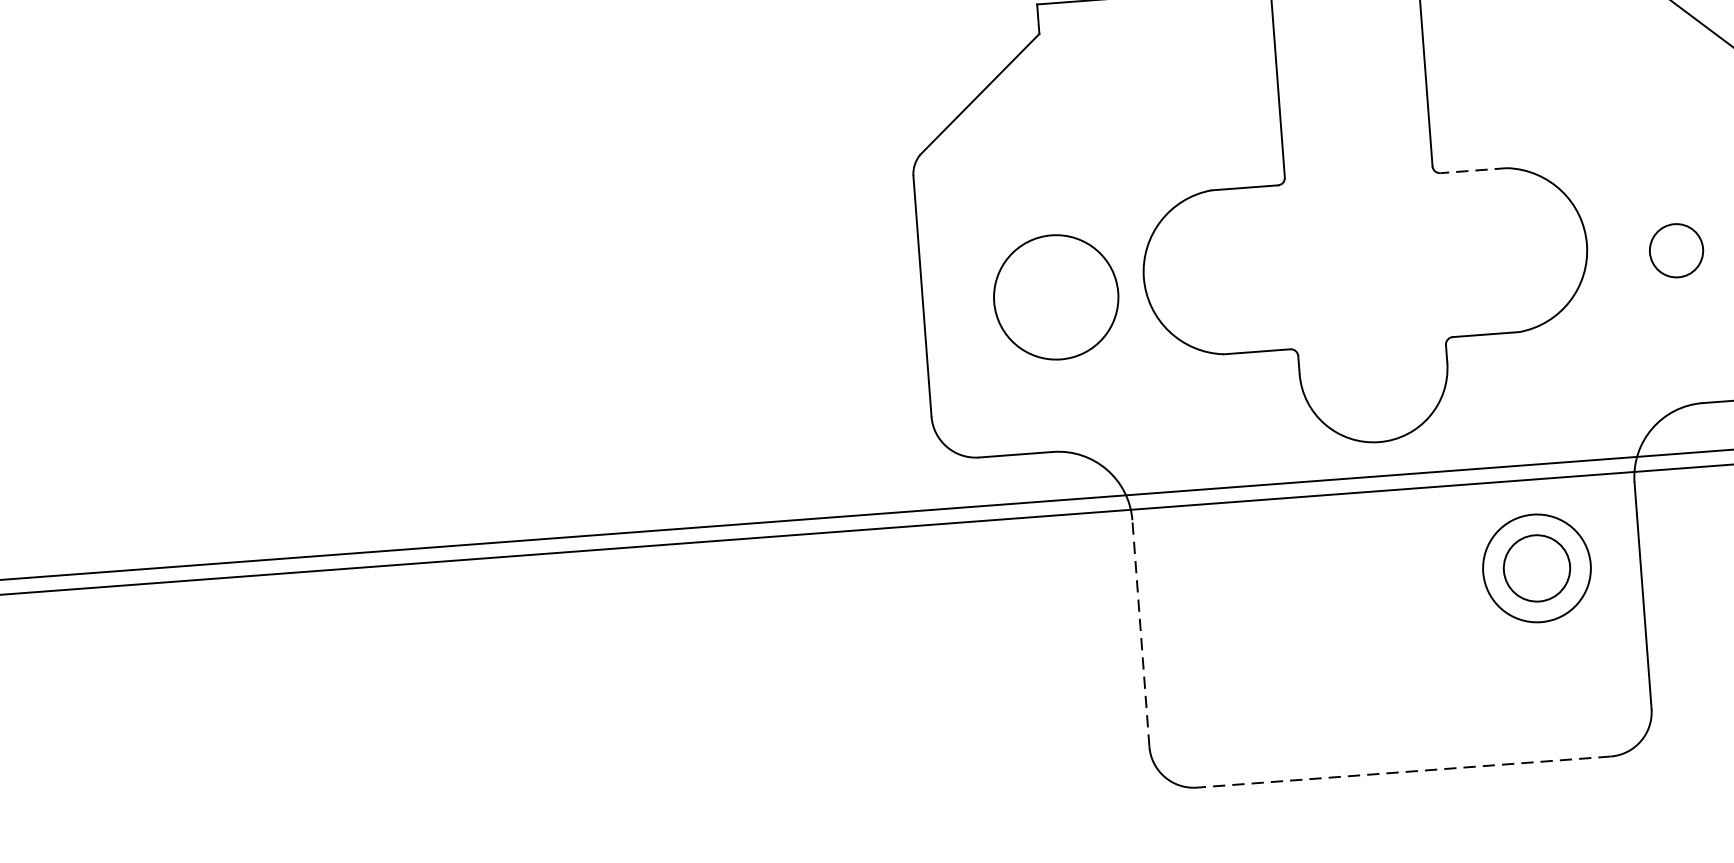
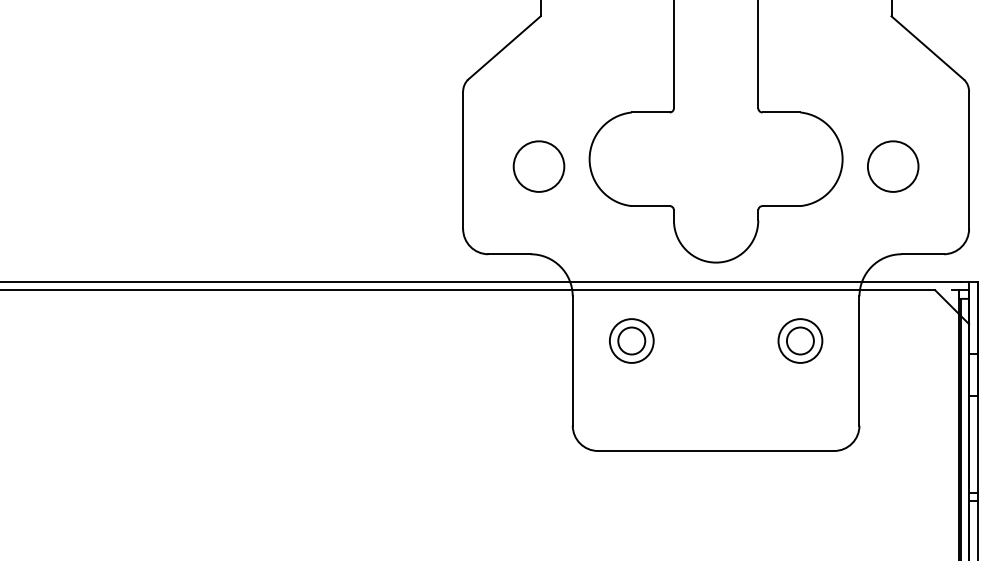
line: (1473, 170) -> (781, 112), dashed -> solid
circle: (1675, 250) -> (892, 166), size x1.67
circle: (1055, 297) -> (538, 166), size x0.71
part: (1537, 567) -> (800, 340), size x0.71
part: (1241, 589) -> (631, 340), added
line: (1140, 634) -> (572, 361), dashed -> solid
line: (1402, 771) -> (715, 450), dashed -> solid

